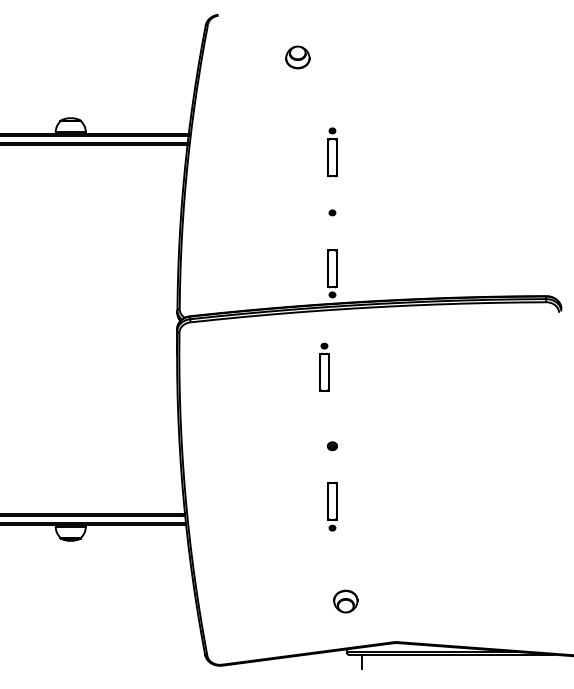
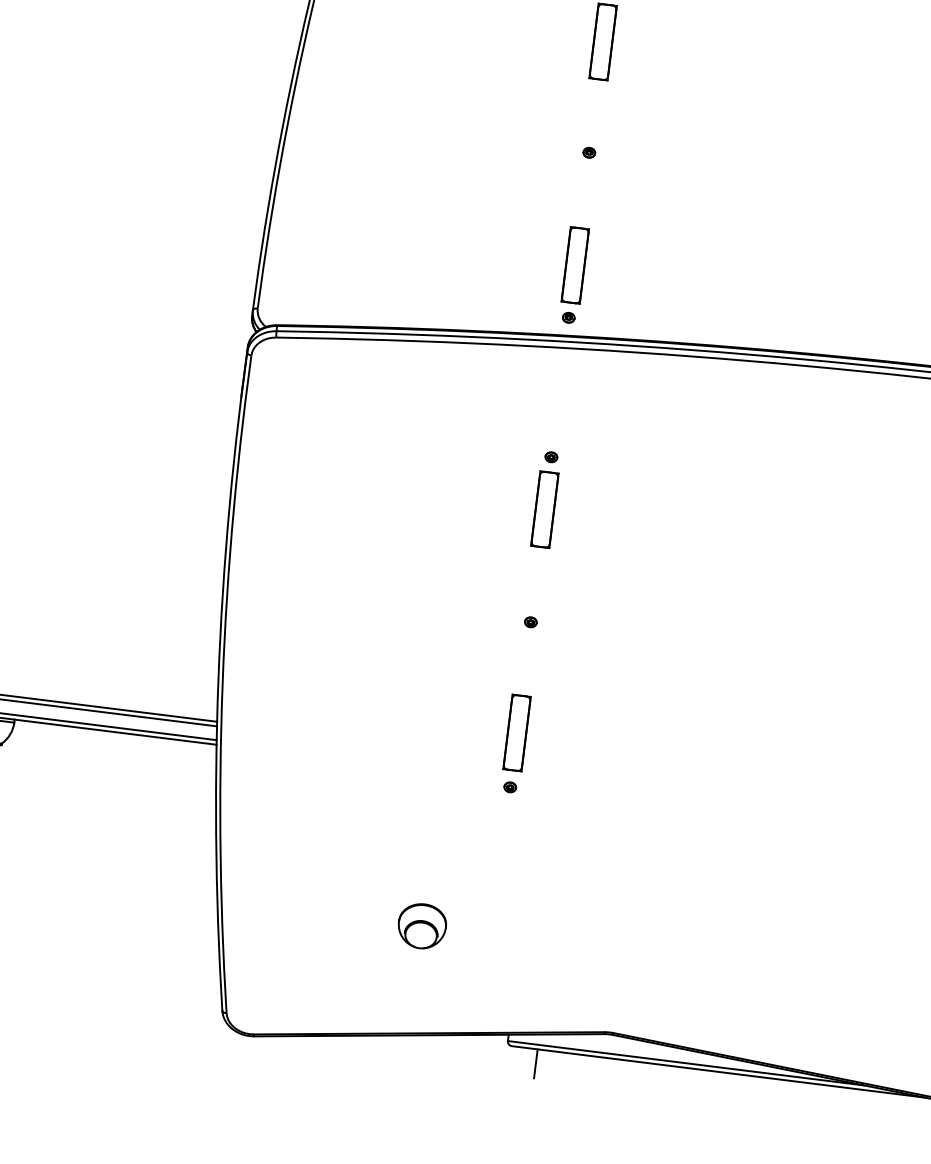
part: (324, 366) -> (546, 498), moved
part: (332, 445) -> (531, 620), size x0.62
part: (345, 601) -> (421, 926), moved

